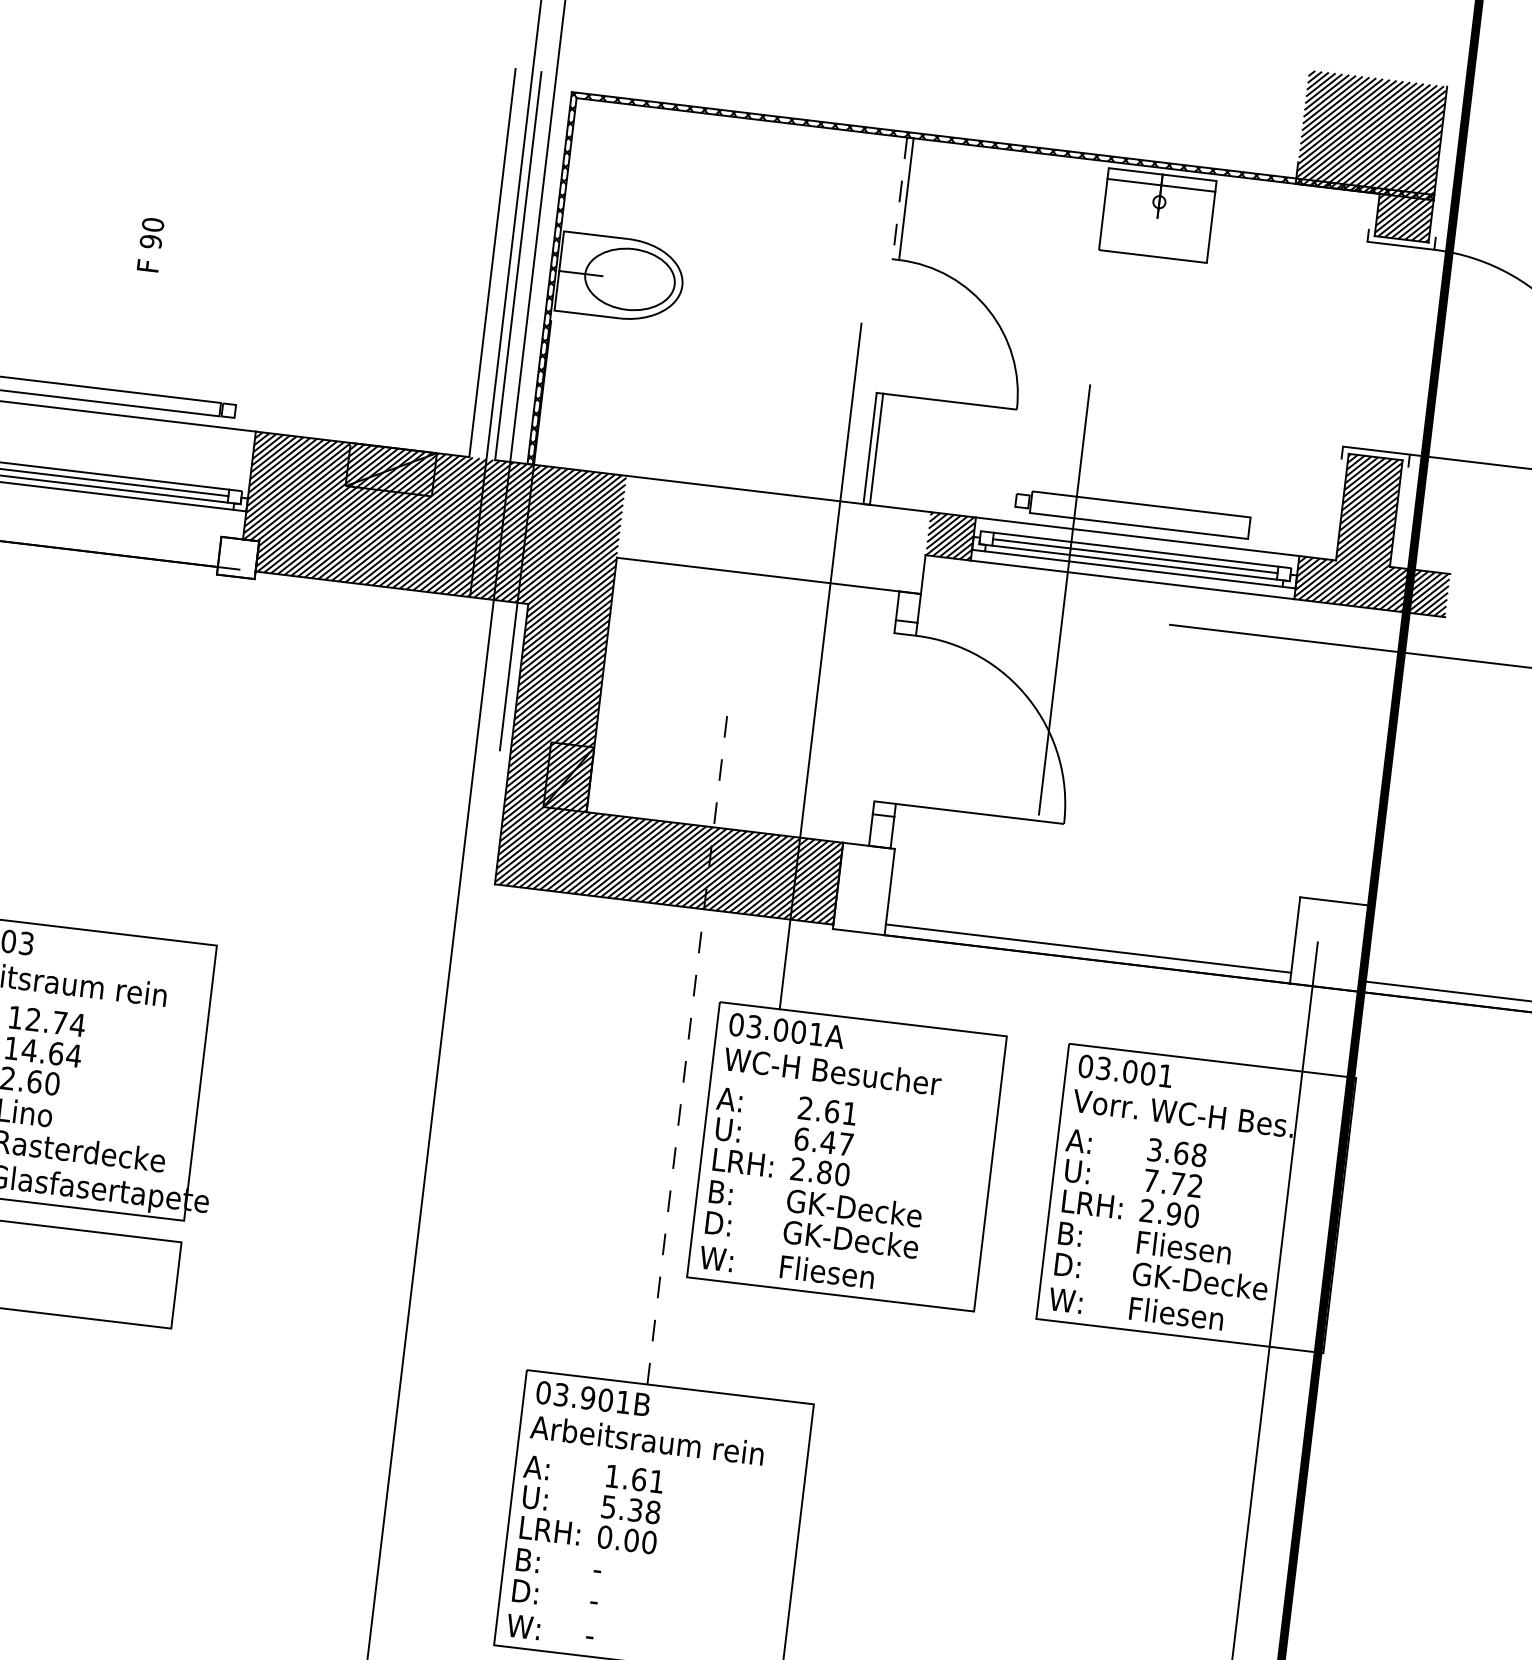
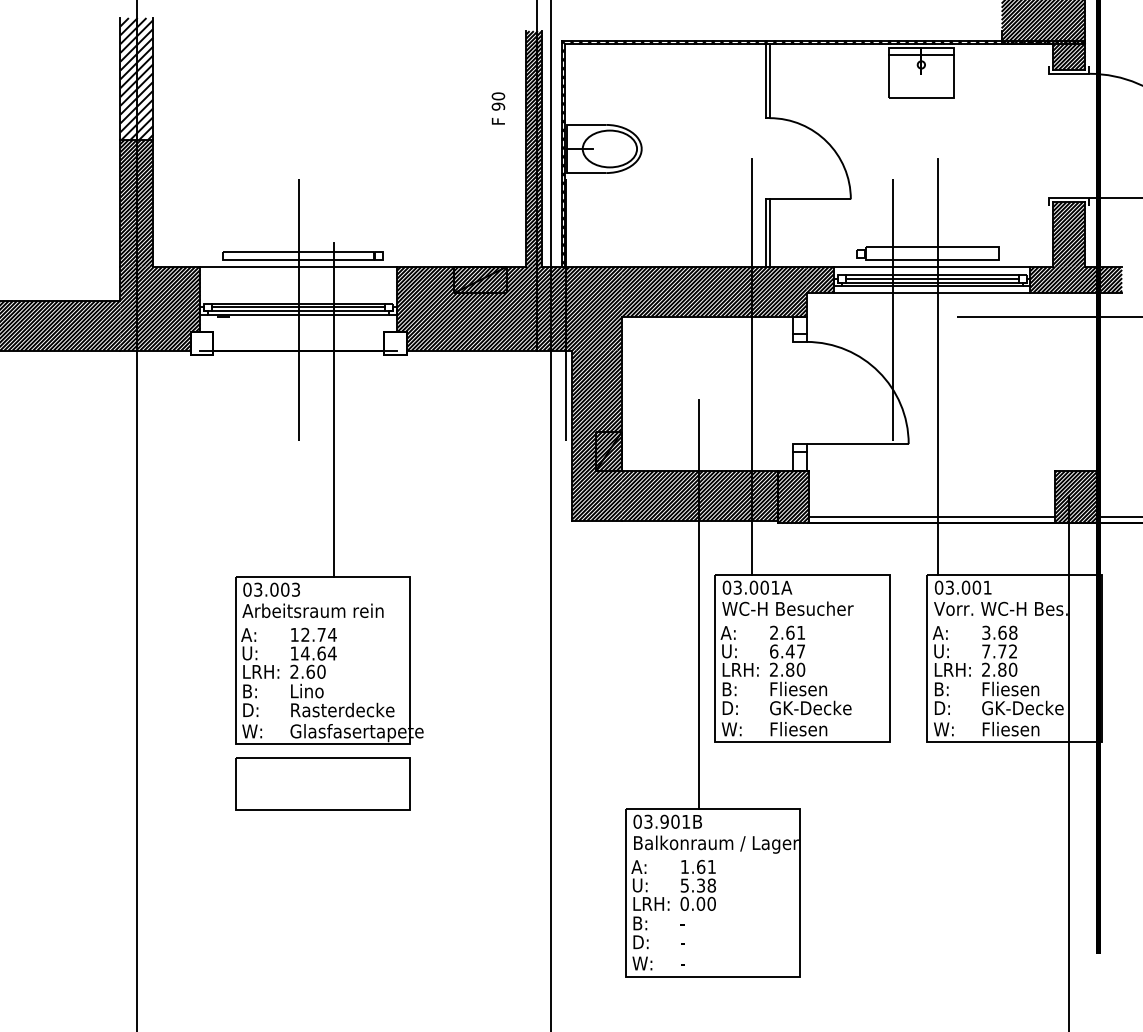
line: (899, 198) -> (765, 81), dashed -> solid
text: (150, 244) -> (498, 108), moved
hatch: (505, 263) -> (534, 148), added
line: (85, 482) -> (298, 309), added
hatch: (772, 534) -> (713, 291), added
line: (123, 654) -> (333, 409), added
line: (1126, 701) -> (937, 366), added
hatch: (863, 889) -> (793, 497), added
hatch: (1329, 944) -> (1076, 497), added
line: (688, 1047) -> (699, 604), dashed -> solid
text: (854, 1207) -> (810, 688), GK-Decke -> Fliesen
text: (1174, 1213) -> (1002, 669), 2.90 -> 2.80
text: (667, 1445) -> (715, 844), Arbeitsraum rein -> Balkonraum / Lager

